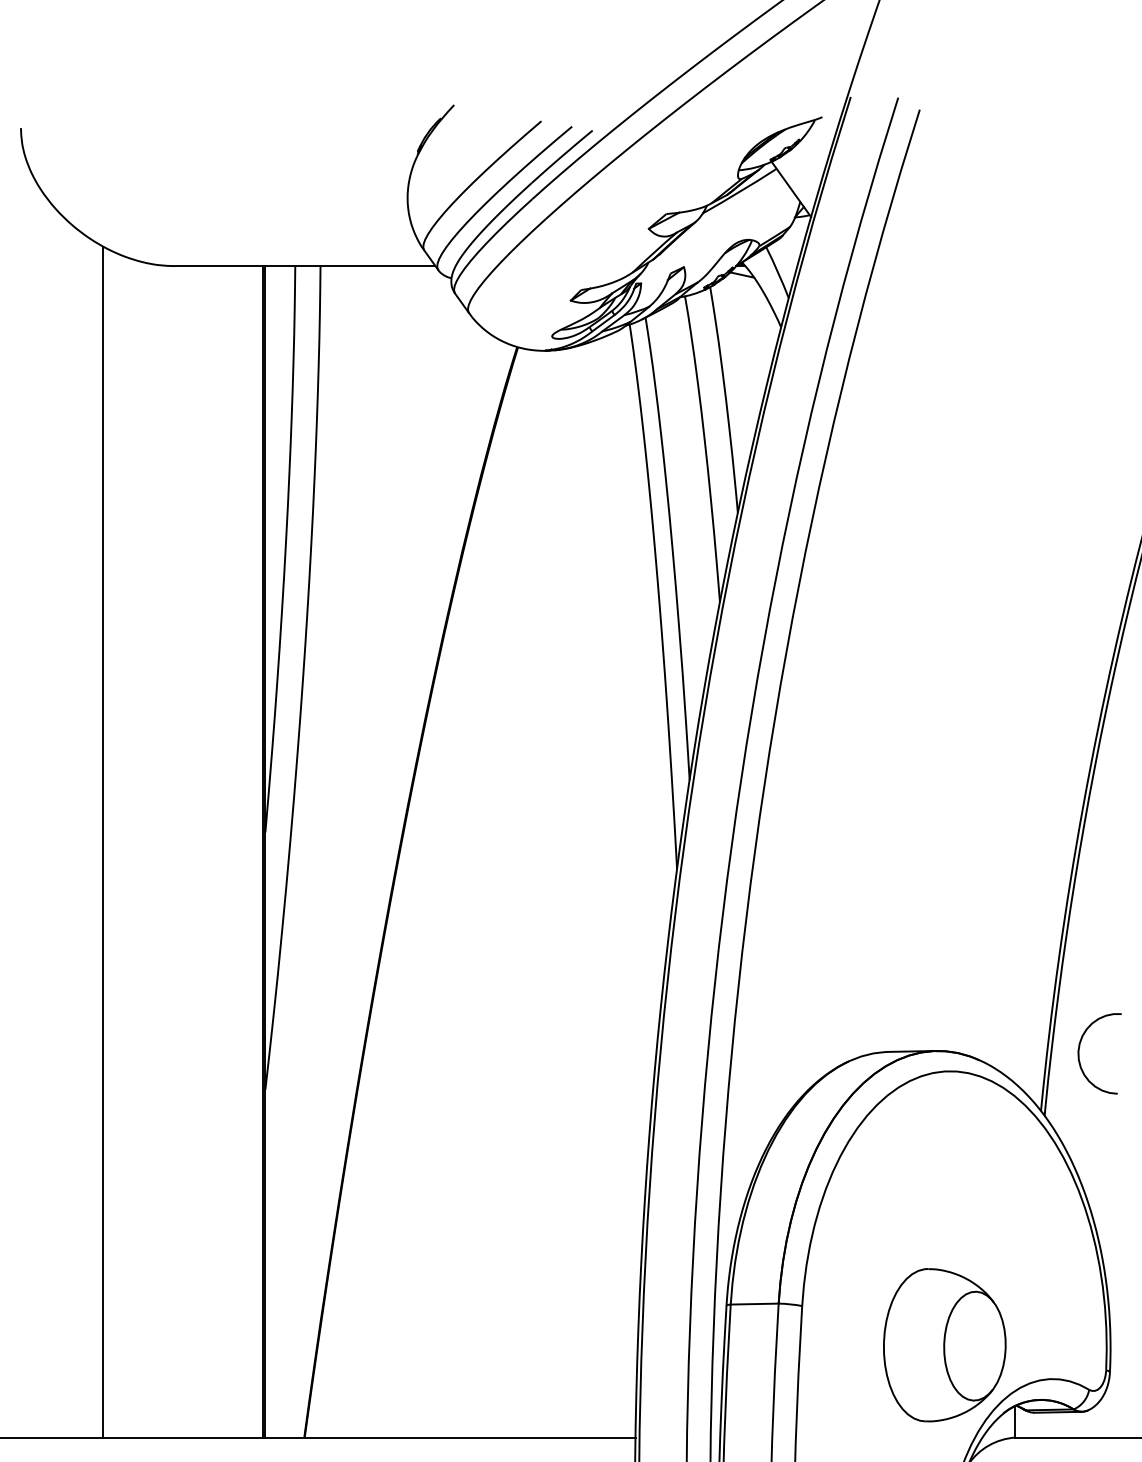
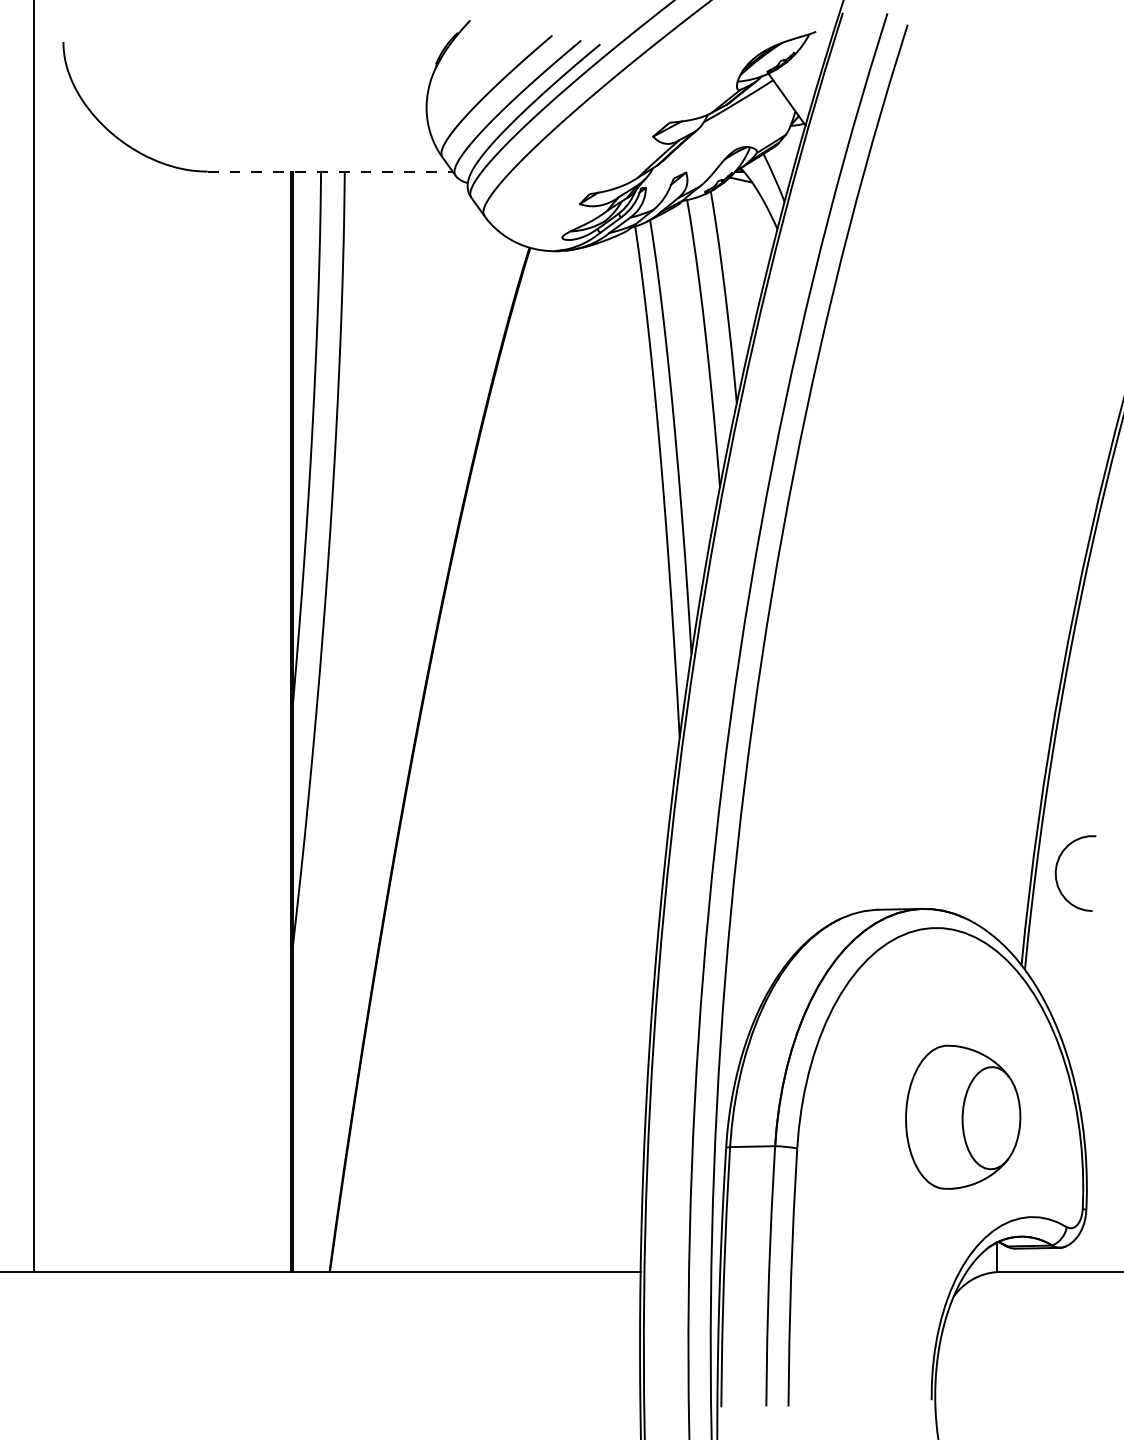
line: (305, 265) -> (330, 171), solid -> dashed
line: (103, 841) -> (140, 712), removed
curve: (1080, 1048) -> (1057, 868), moved
part: (945, 1344) -> (963, 1116), moved

